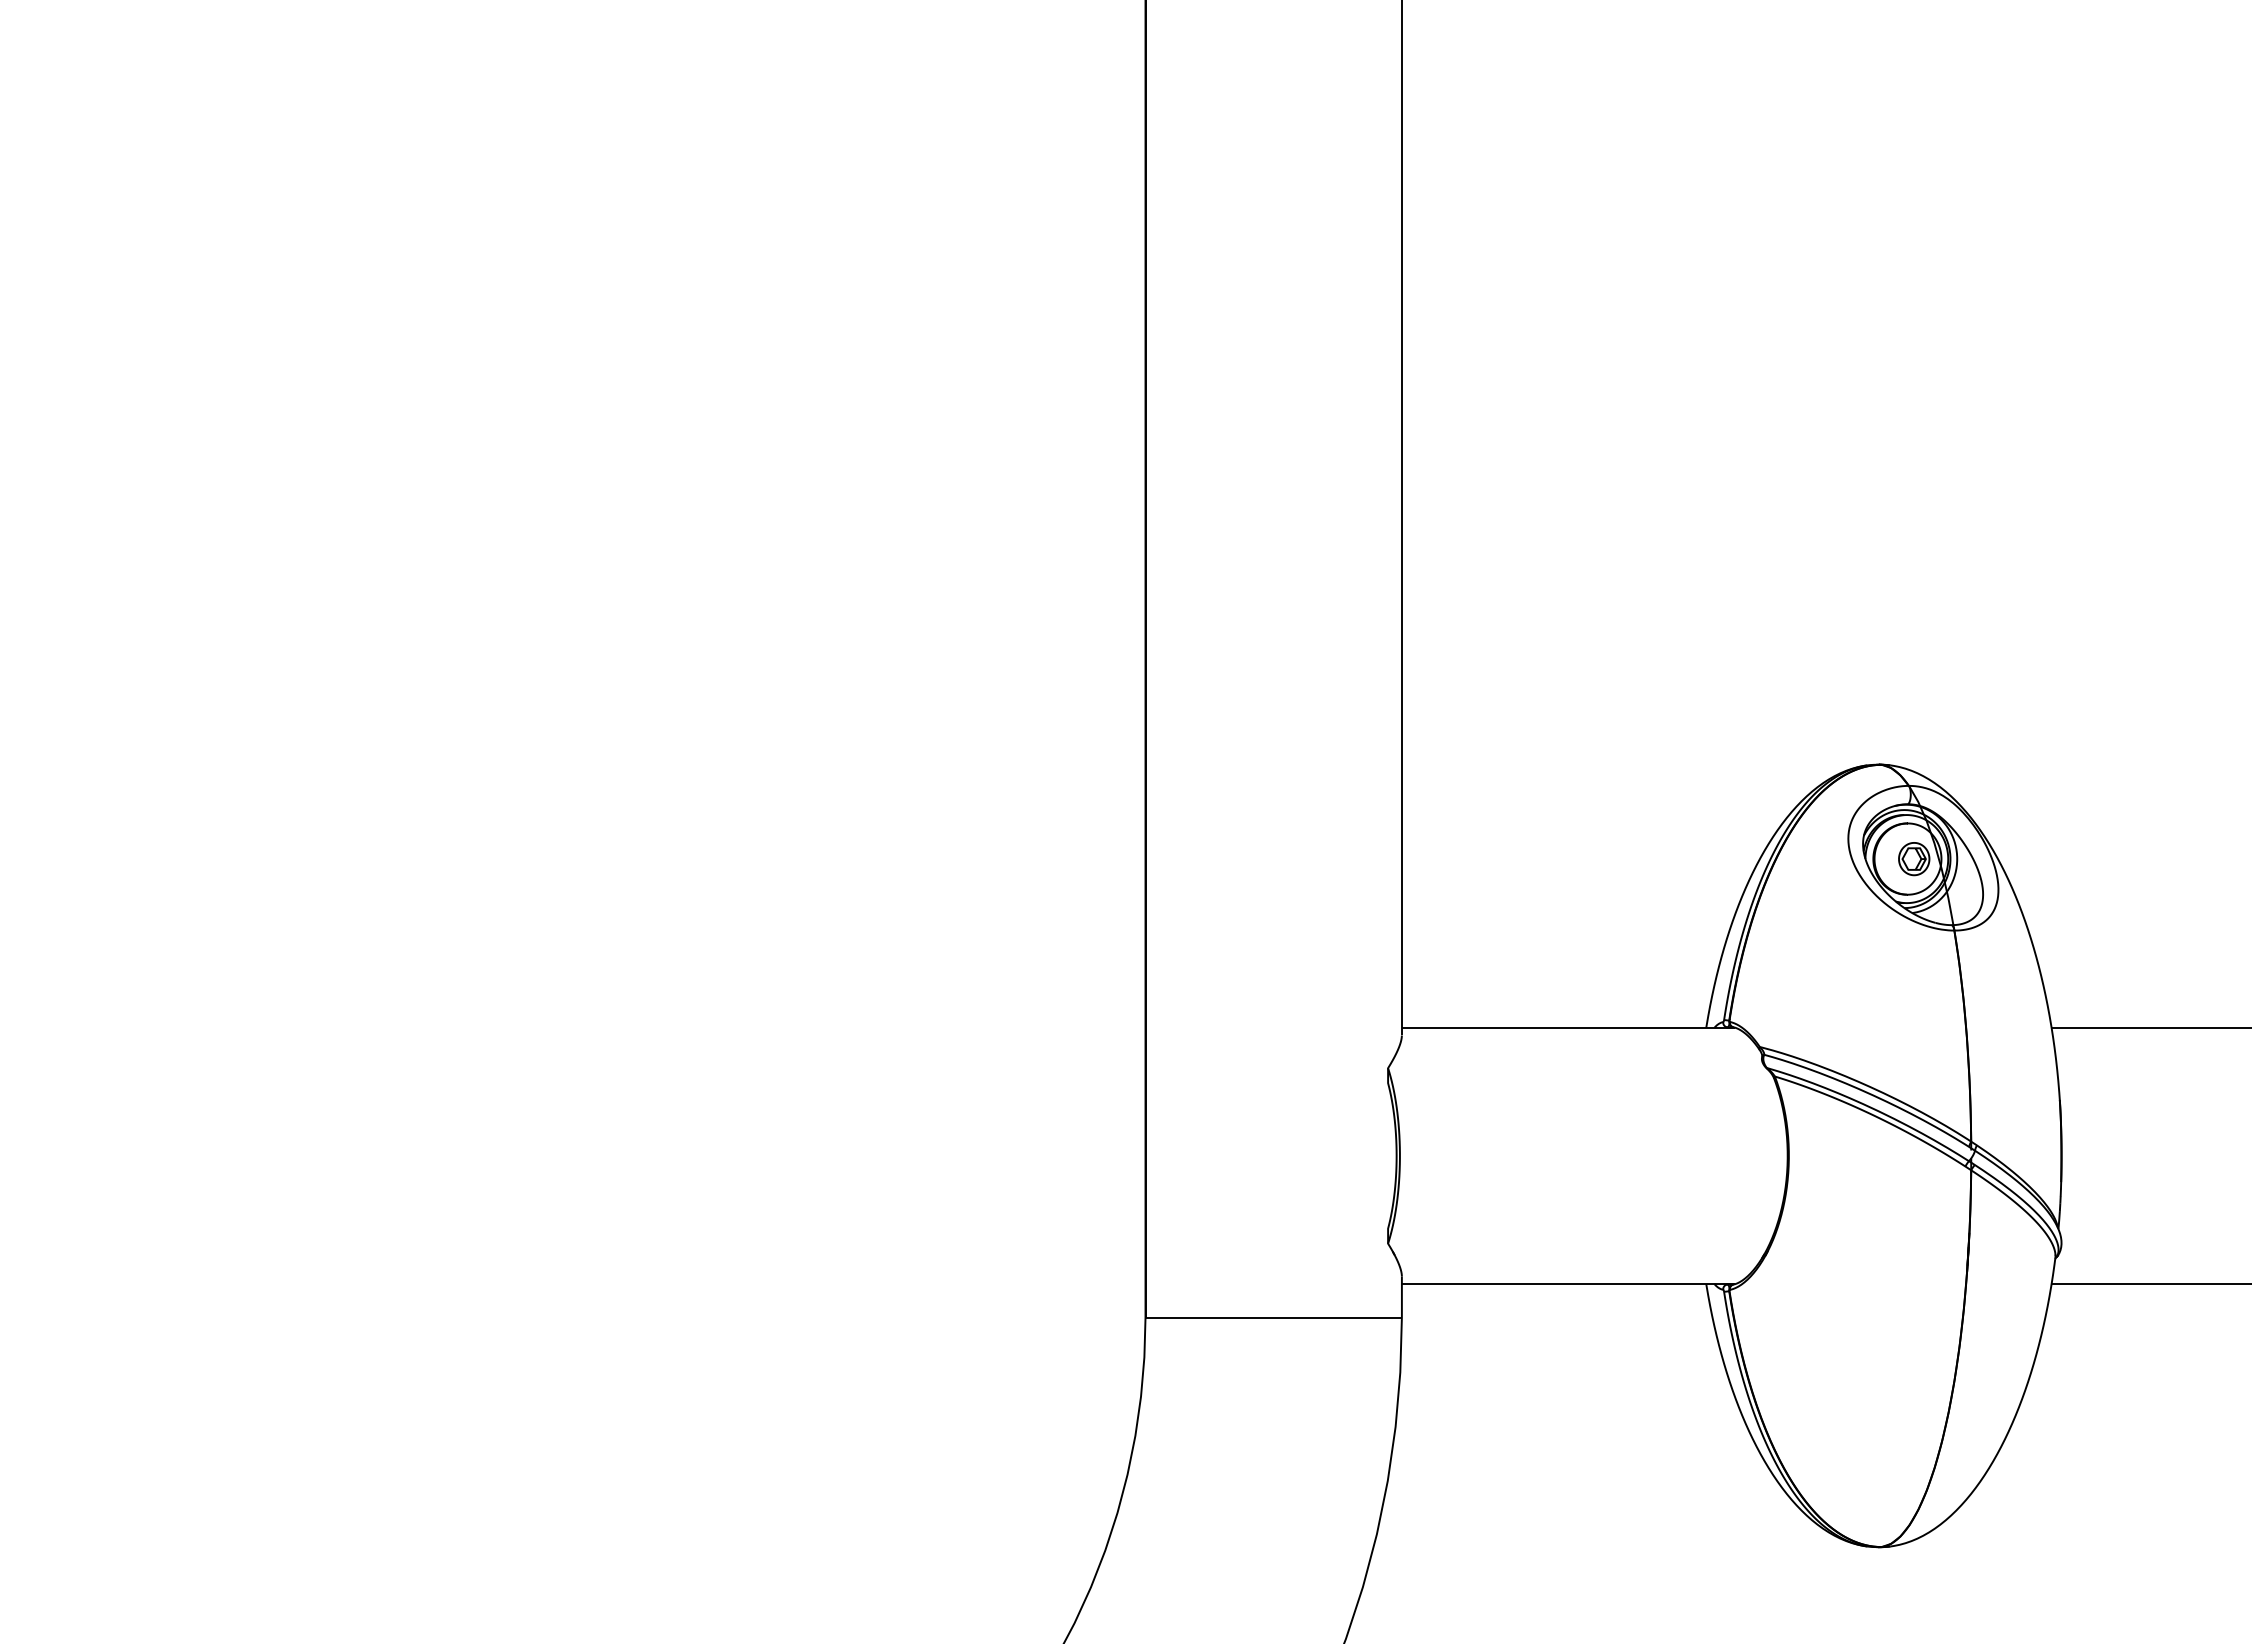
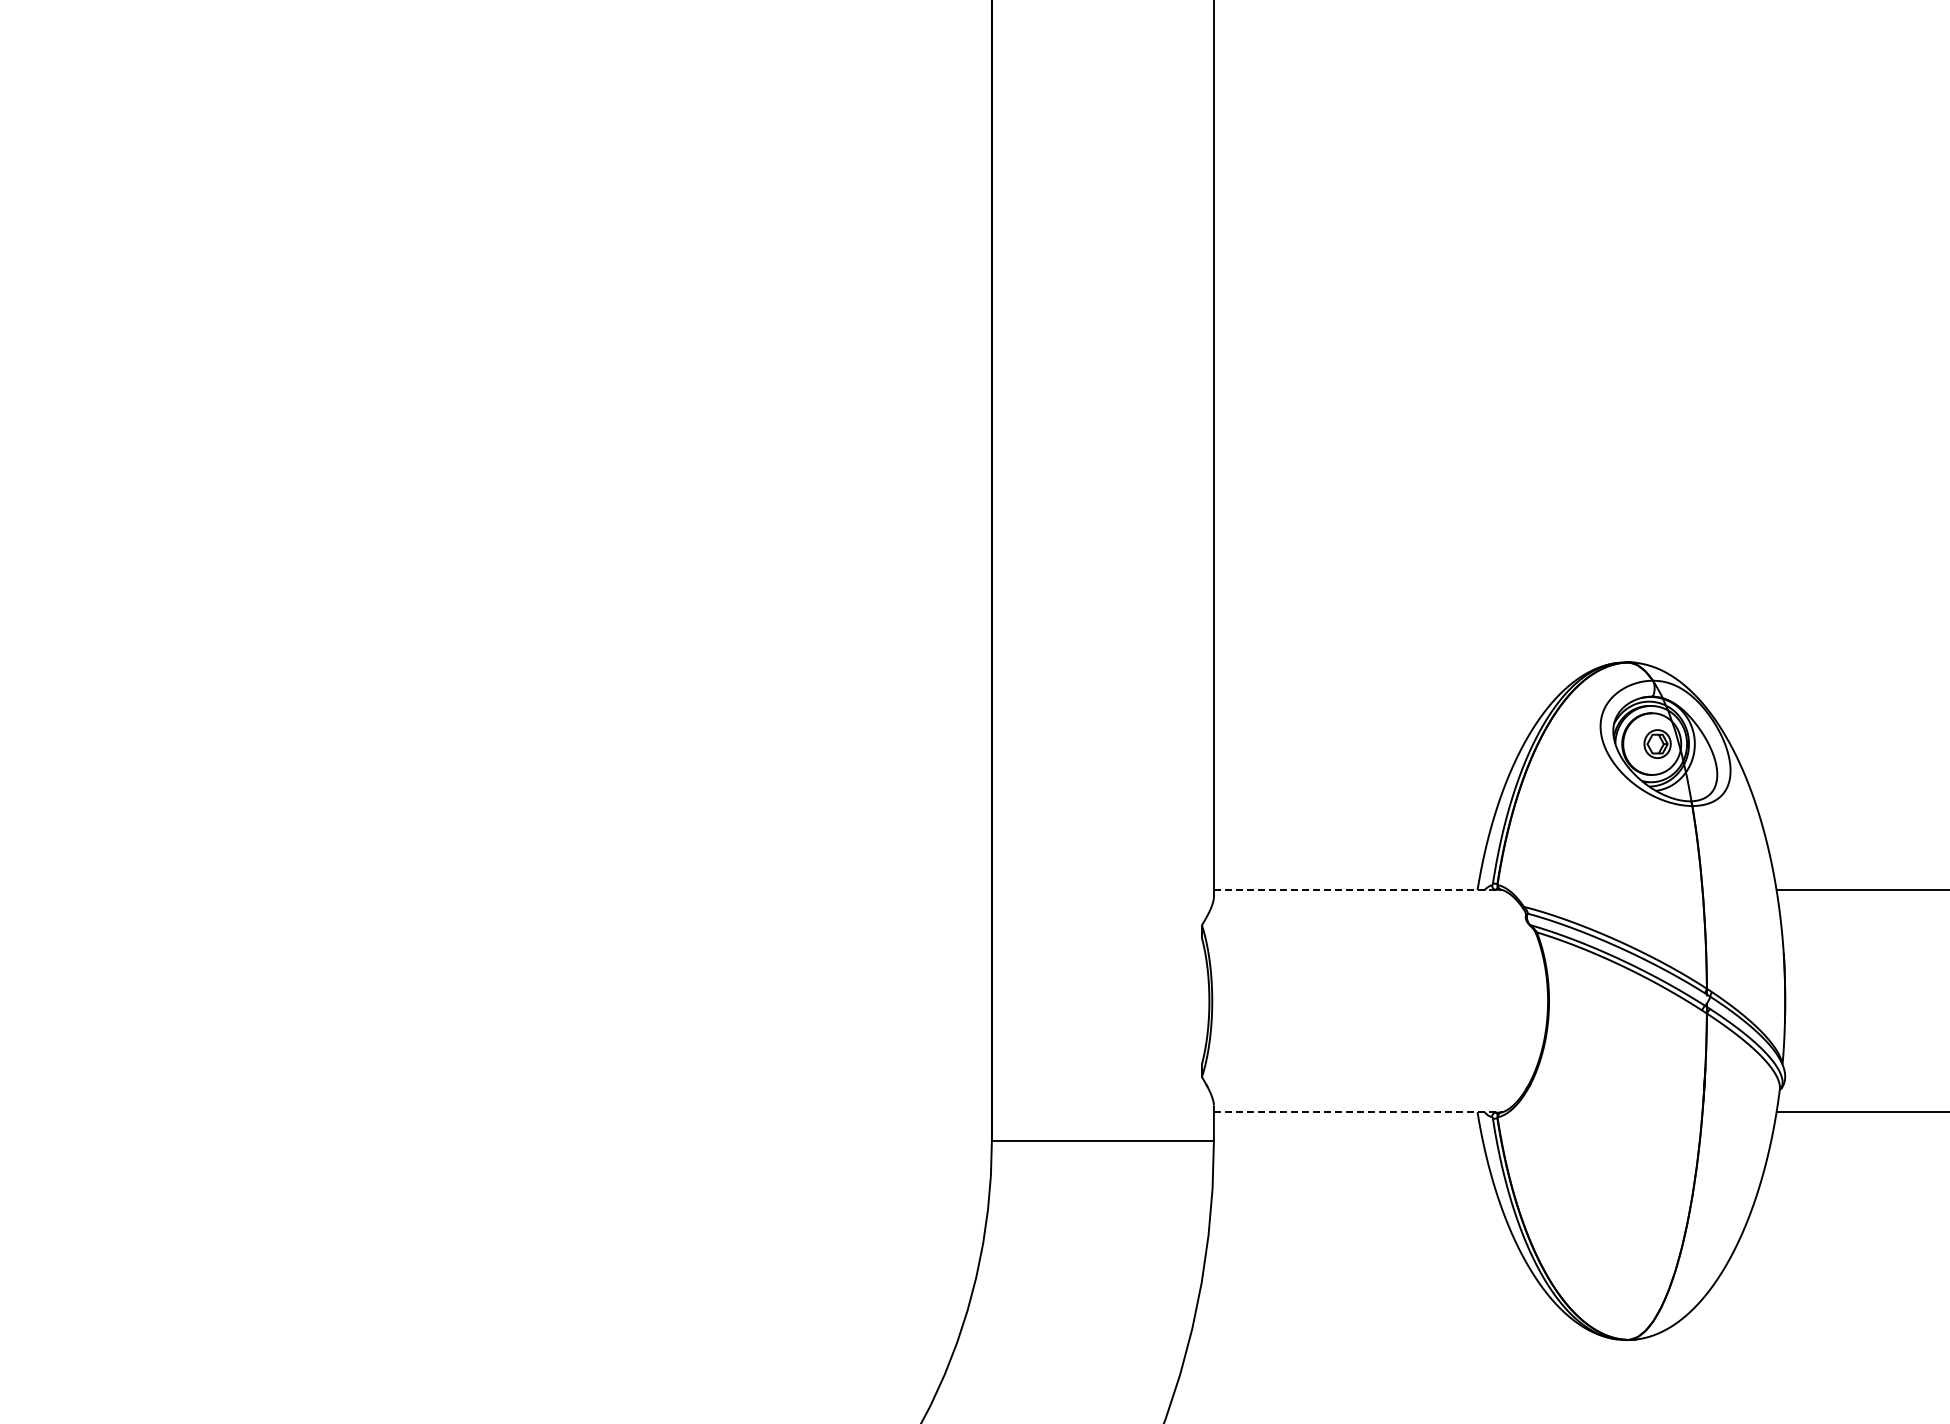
line: (1568, 1028) -> (1358, 890), solid -> dashed
line: (1568, 1284) -> (1358, 1112), solid -> dashed

